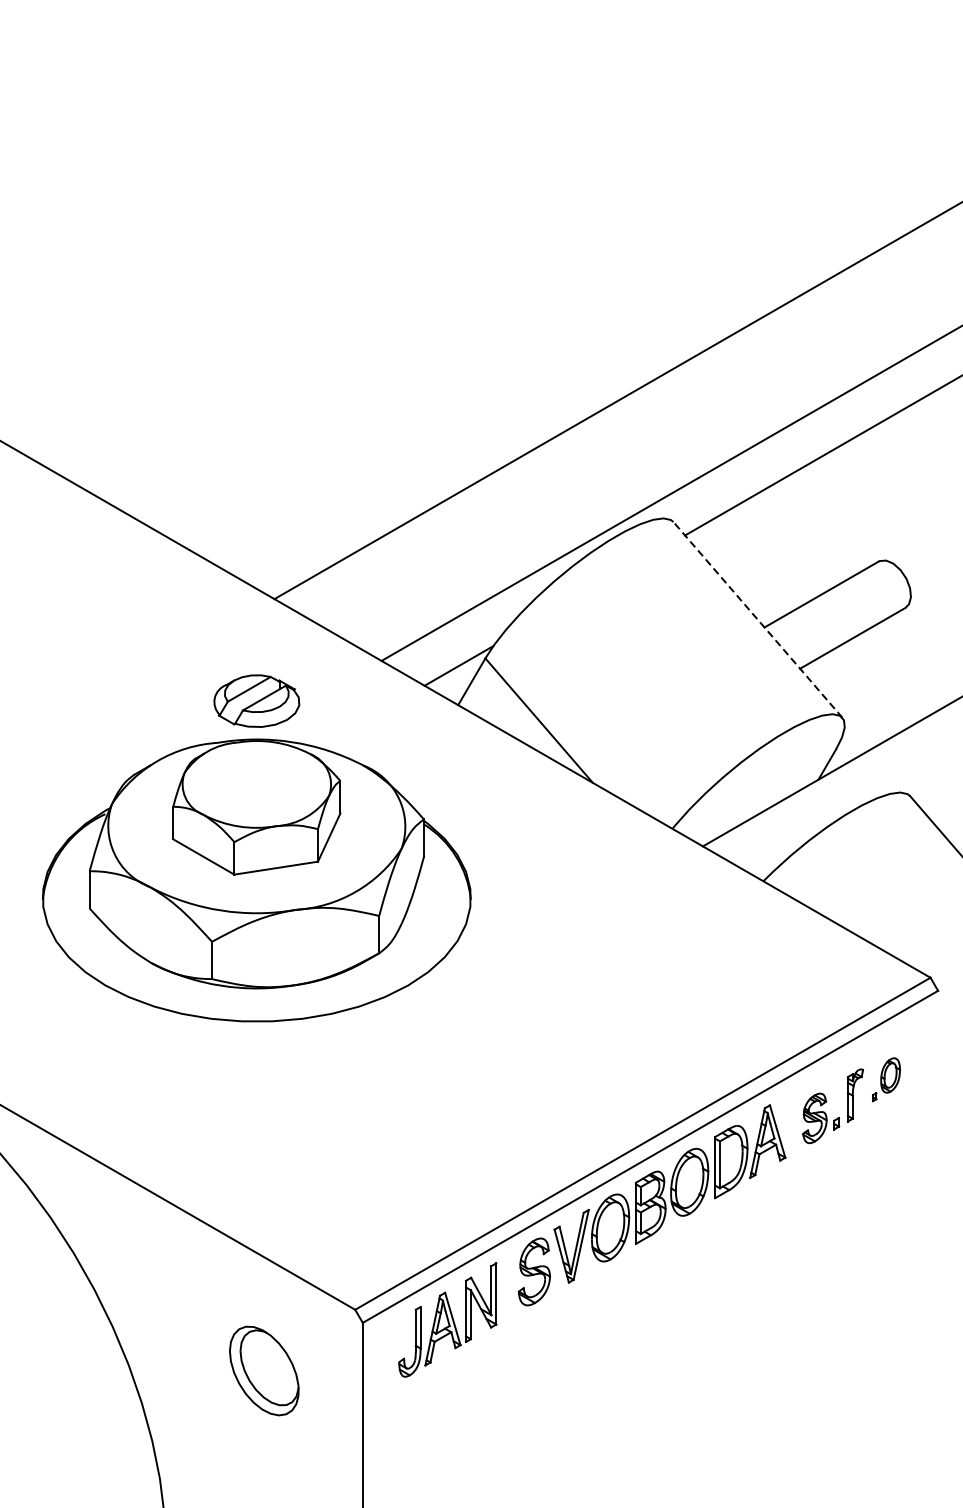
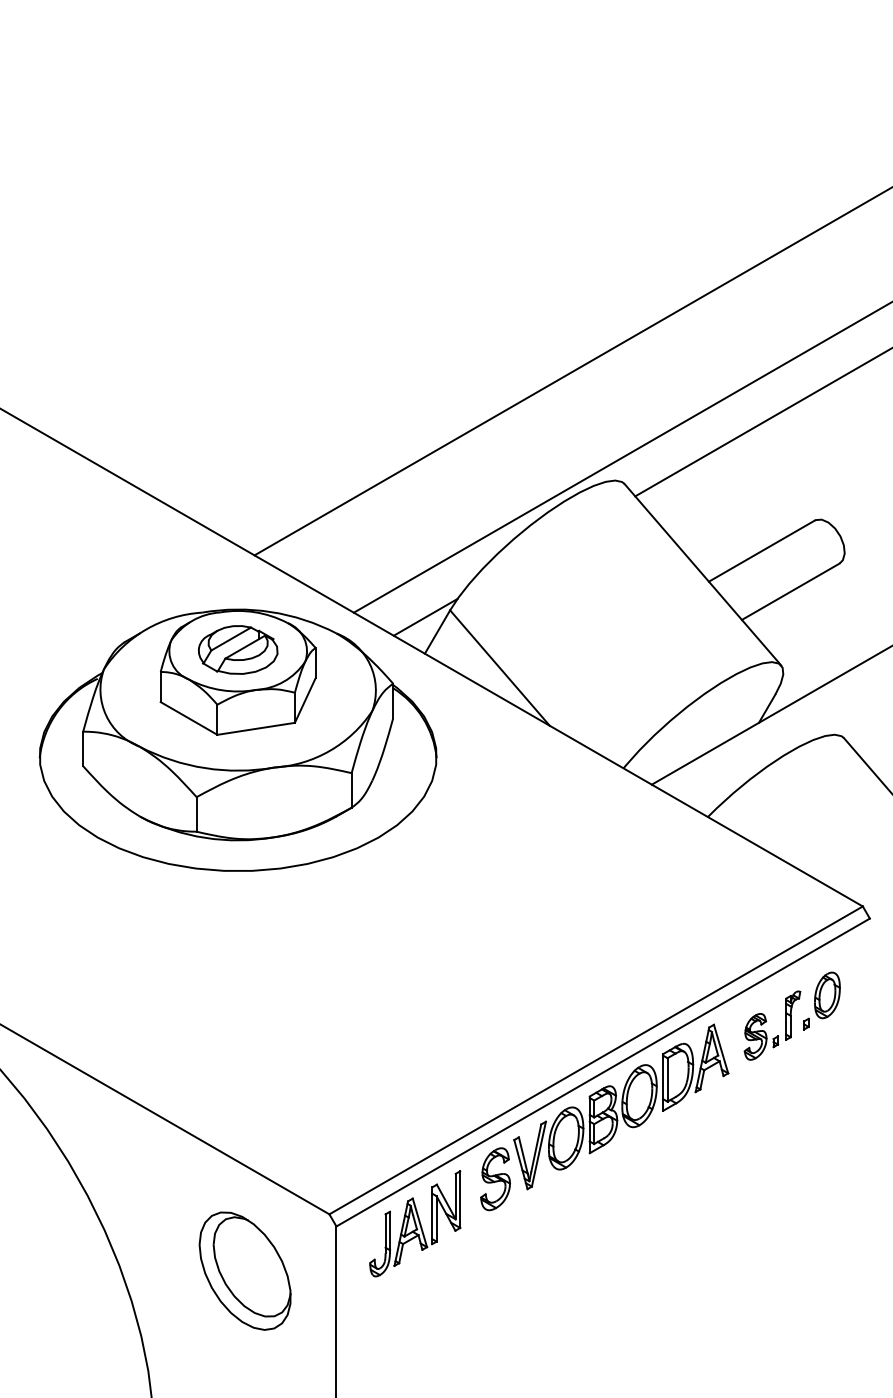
line: (757, 619) -> (702, 574), dashed -> solid
part: (256, 879) -> (237, 739), moved
part: (885, 1079) -> (821, 1000), size x1.43
part: (263, 1370) -> (244, 1270), size x1.43

